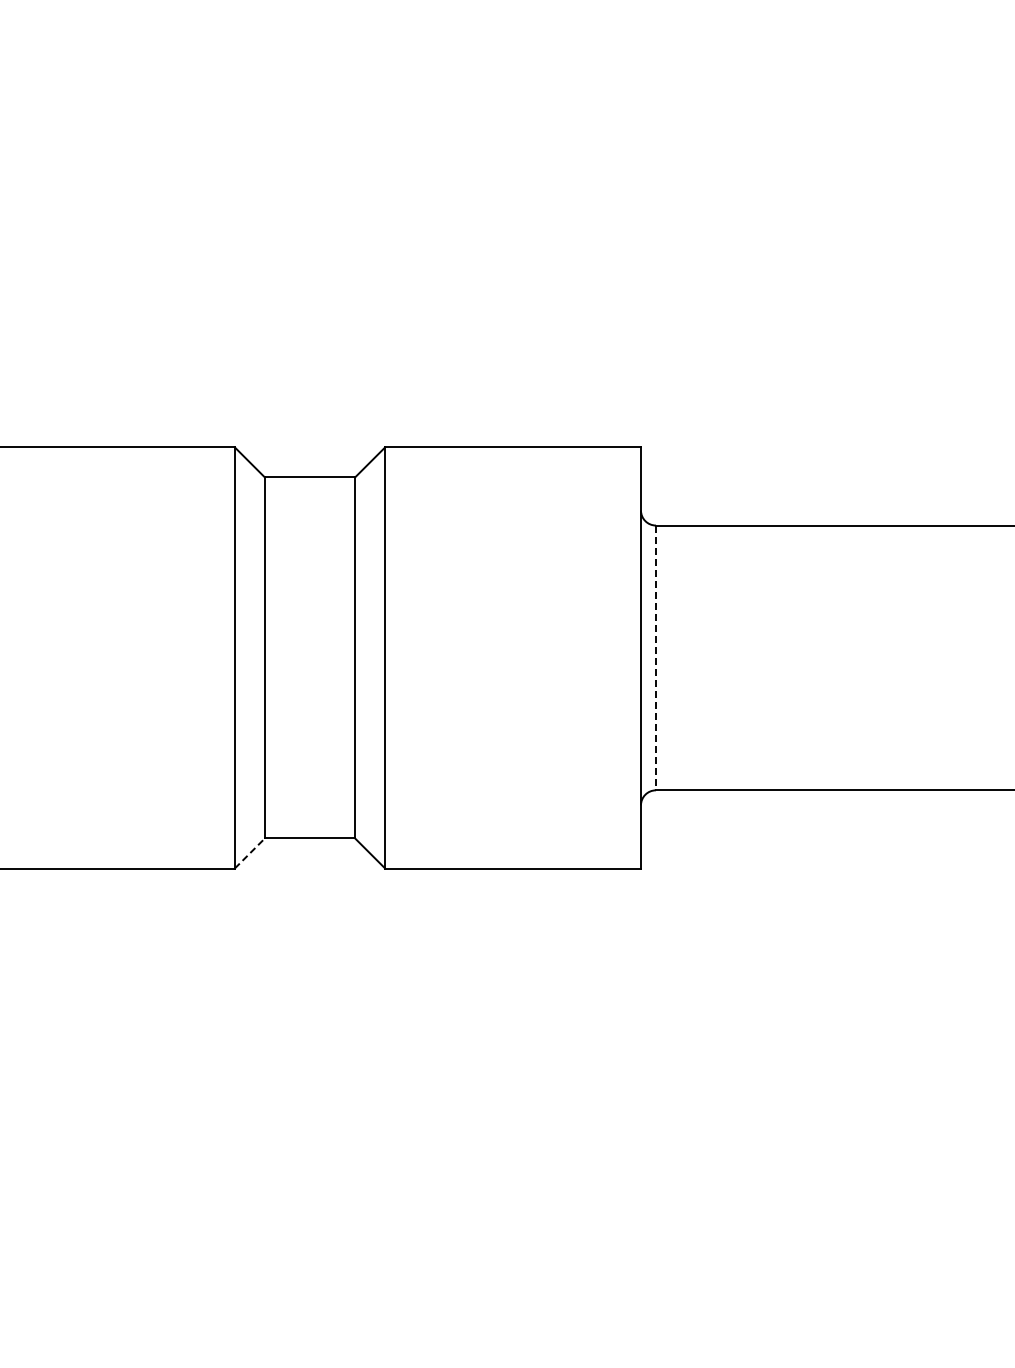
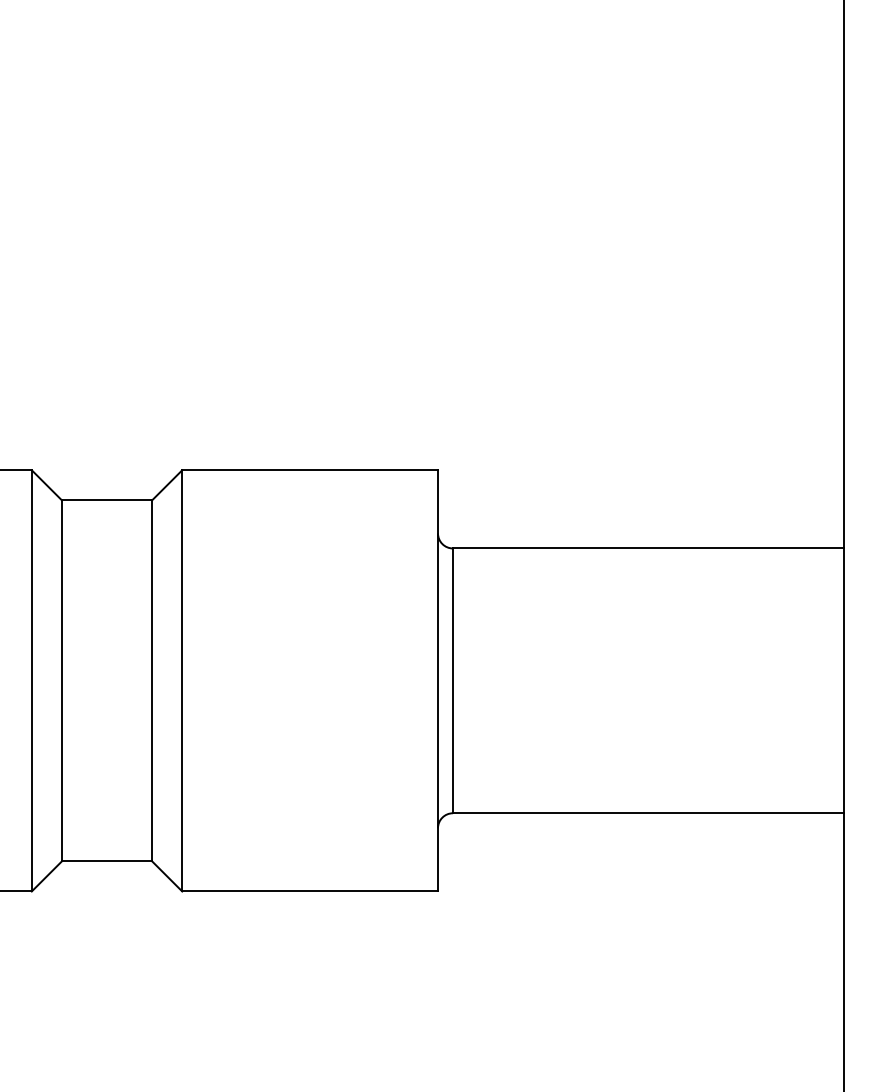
line: (656, 658) -> (453, 681), dashed -> solid
line: (250, 853) -> (47, 876), dashed -> solid

